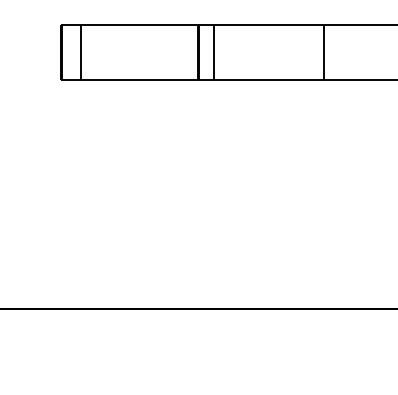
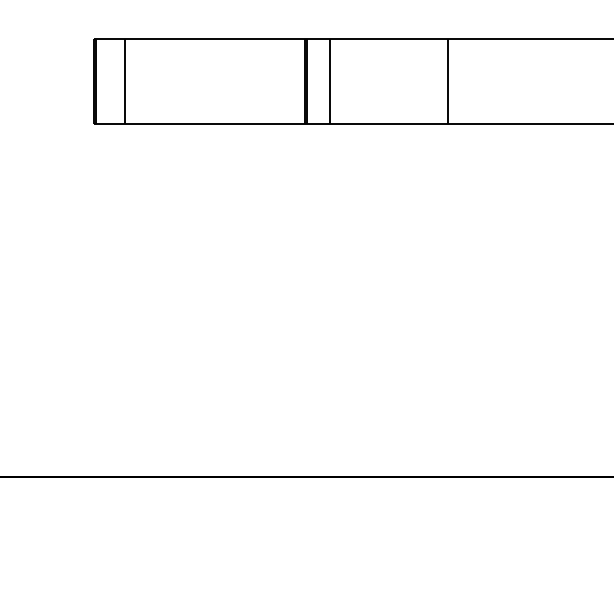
line: (324, 52) -> (448, 81), moved

